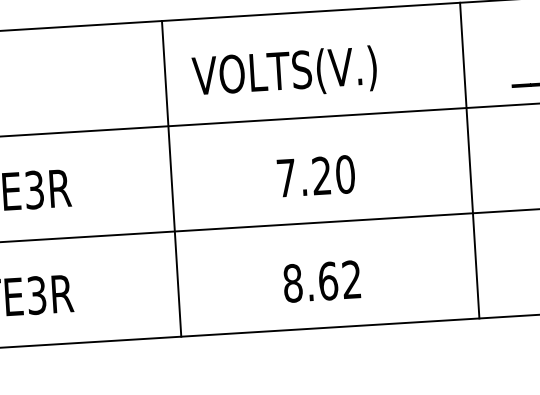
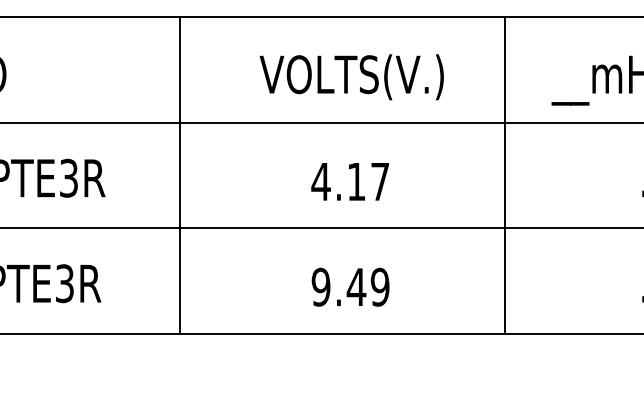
text: (284, 73) -> (351, 77), moved
text: (315, 176) -> (350, 181), 7.20 -> 4.17
line: (171, 178) -> (180, 175), moved
text: (322, 280) -> (350, 286), 8.62 -> 9.49

